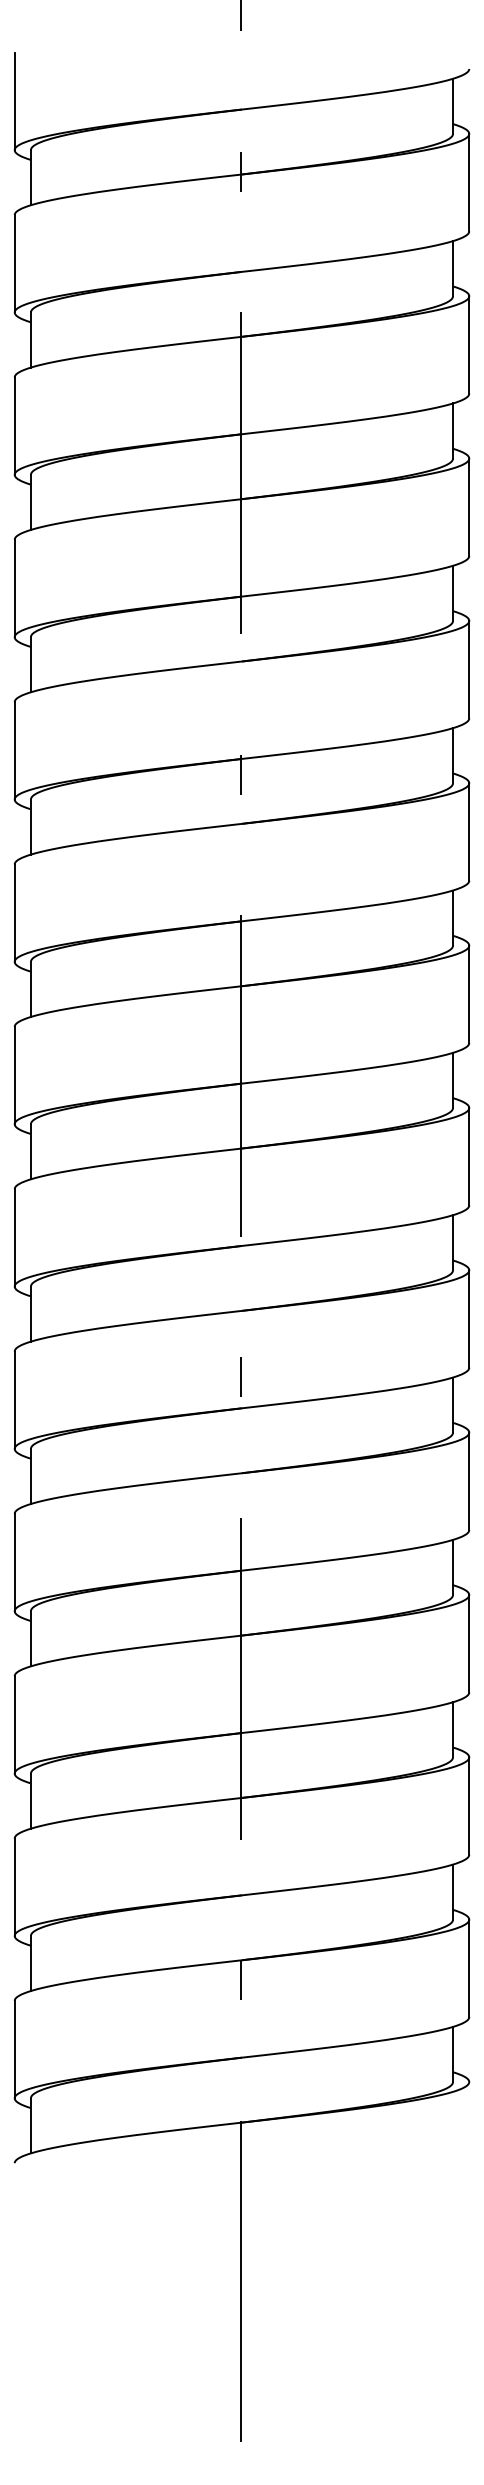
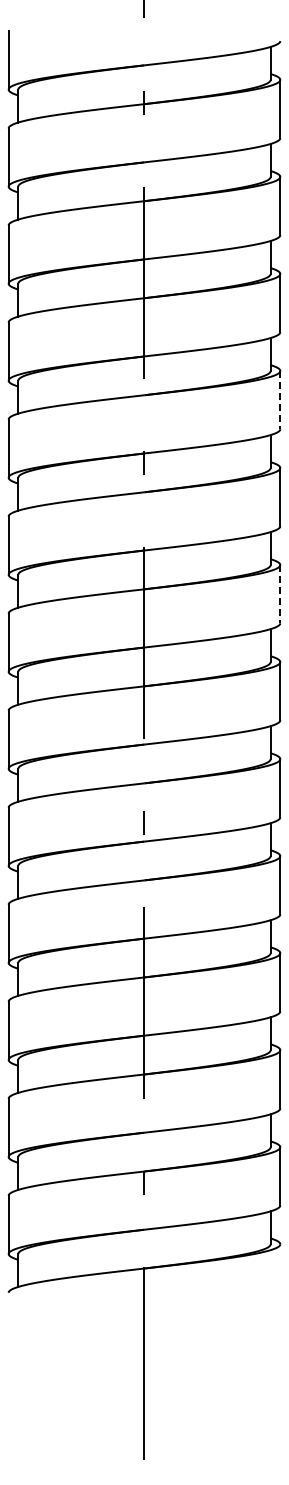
line: (469, 670) -> (280, 400), solid -> dashed
line: (469, 994) -> (280, 594), solid -> dashed

